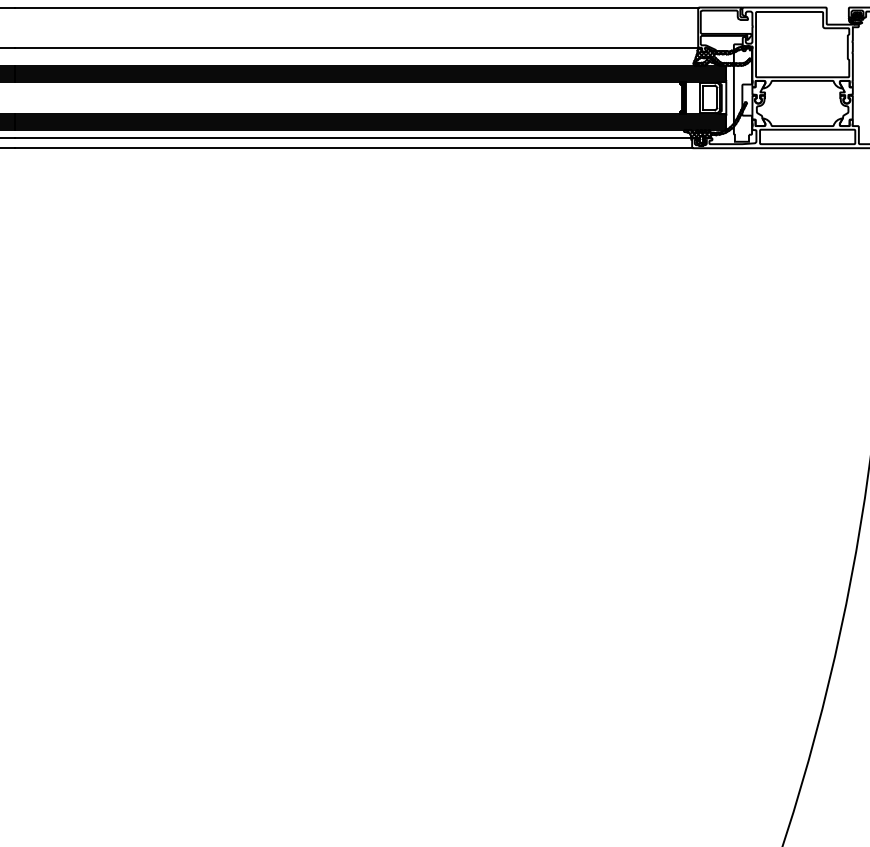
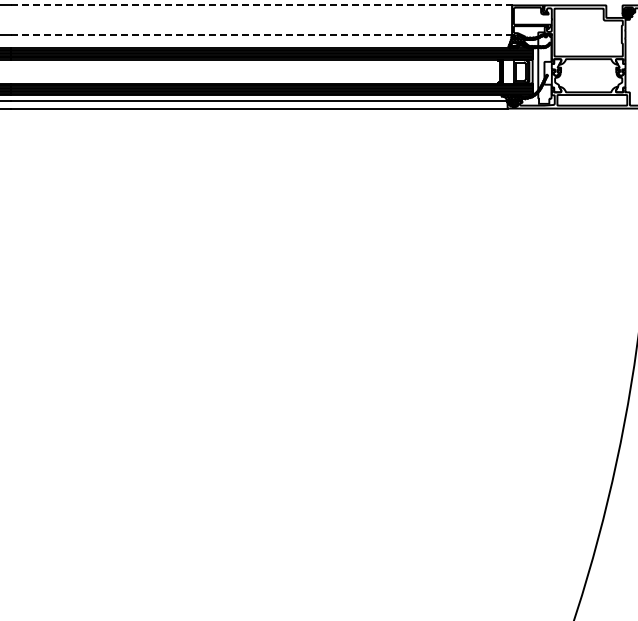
line: (356, 7) -> (261, 5), solid -> dashed
line: (356, 47) -> (261, 34), solid -> dashed

